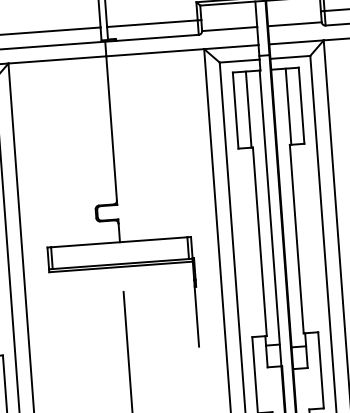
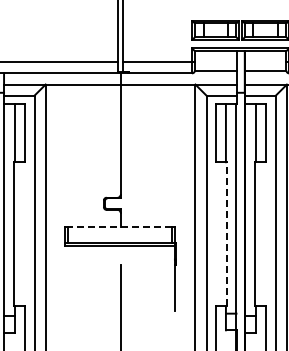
line: (260, 240) -> (227, 233), solid -> dashed
line: (118, 241) -> (119, 226), solid -> dashed

